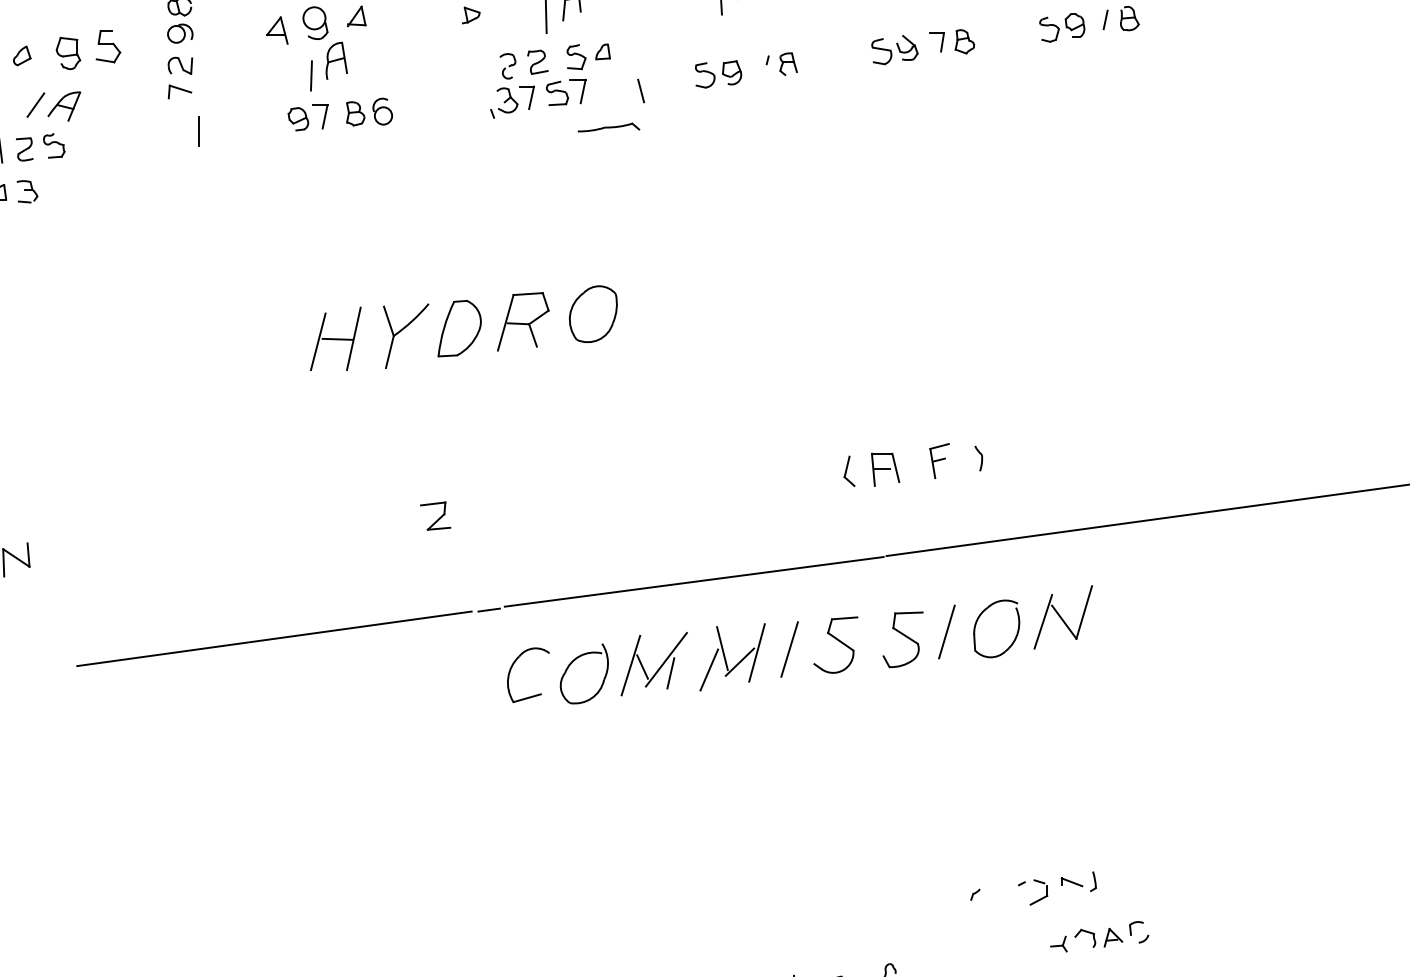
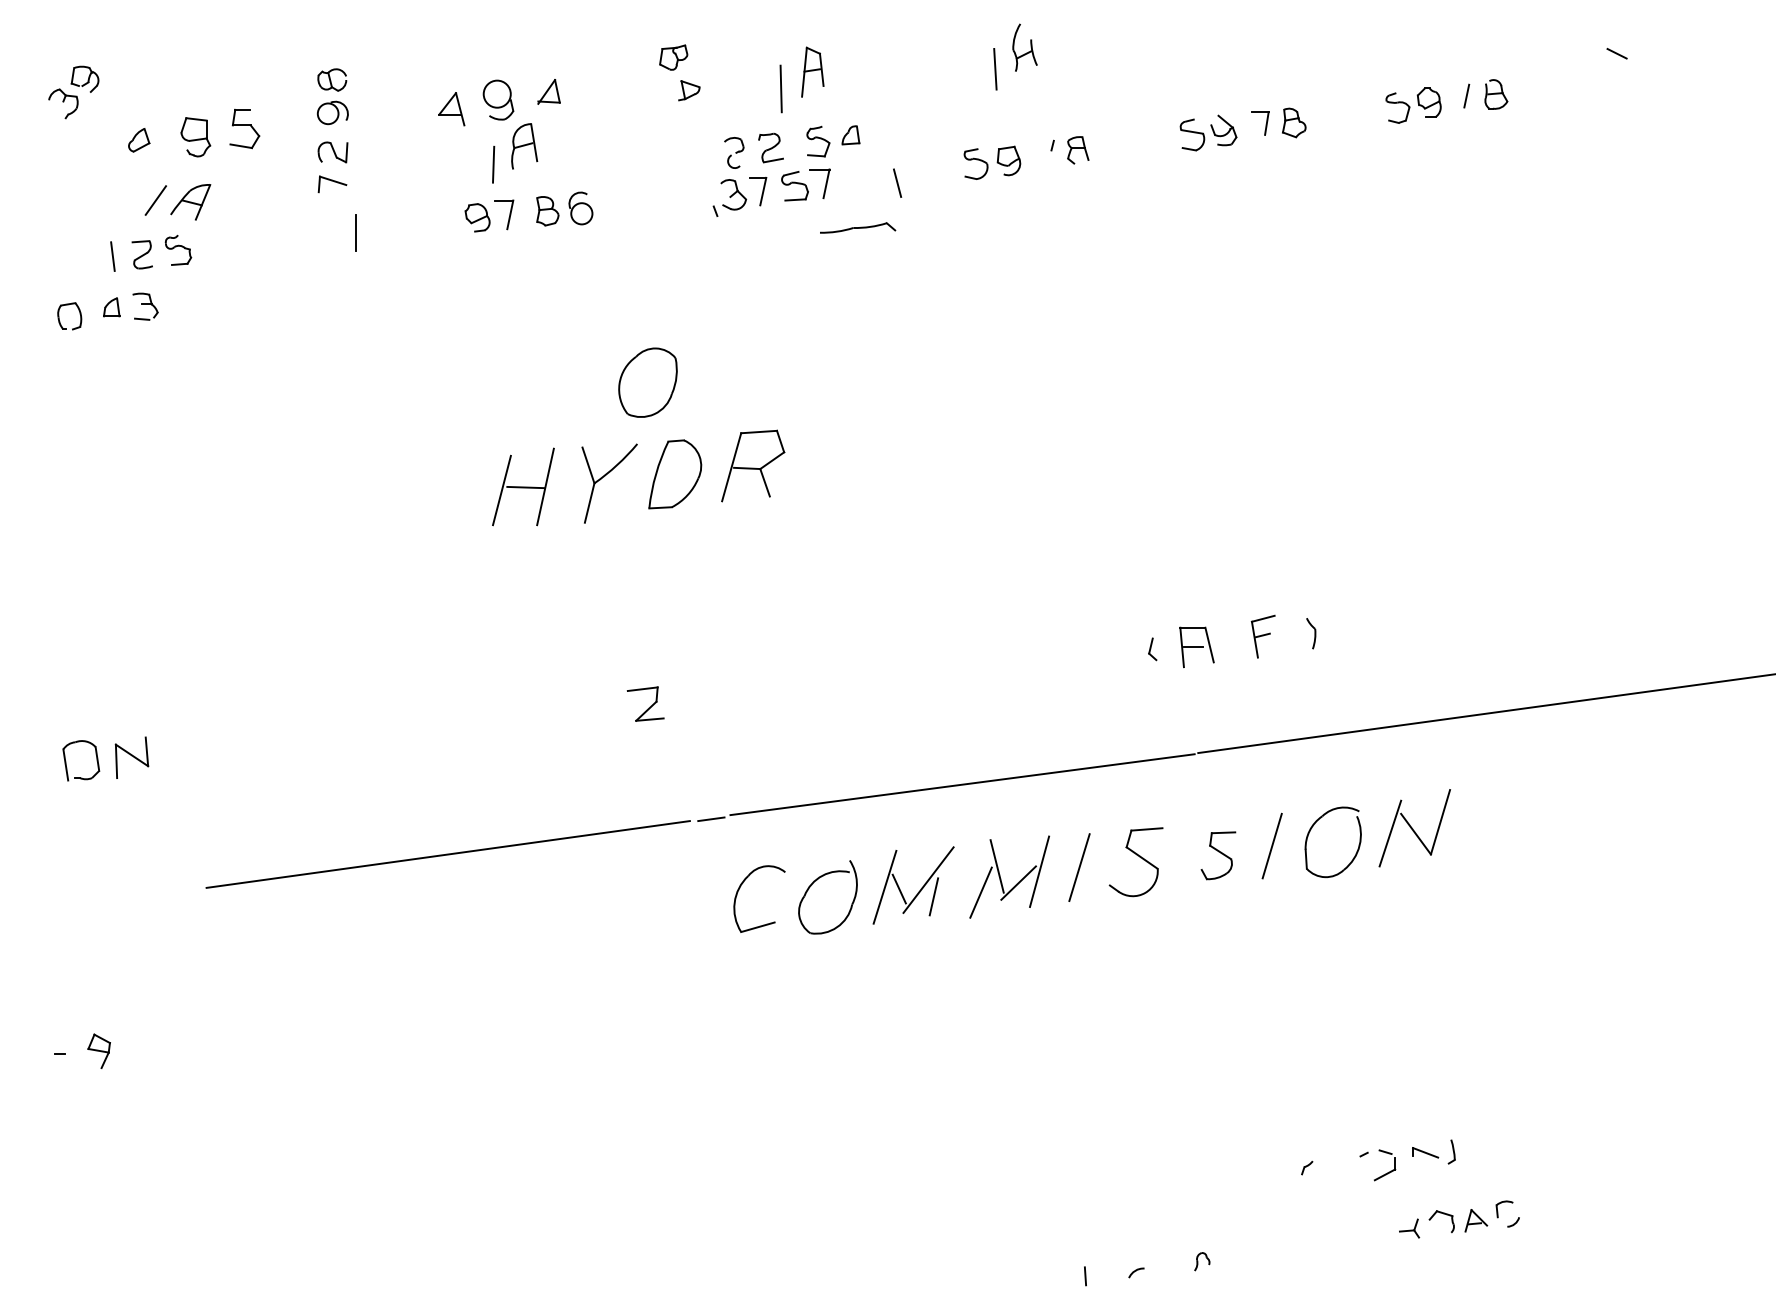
part: (592, 314) -> (647, 382), moved
part: (849, 471) -> (1152, 649), size x0.6
part: (903, 639) -> (1218, 855), size x0.7

